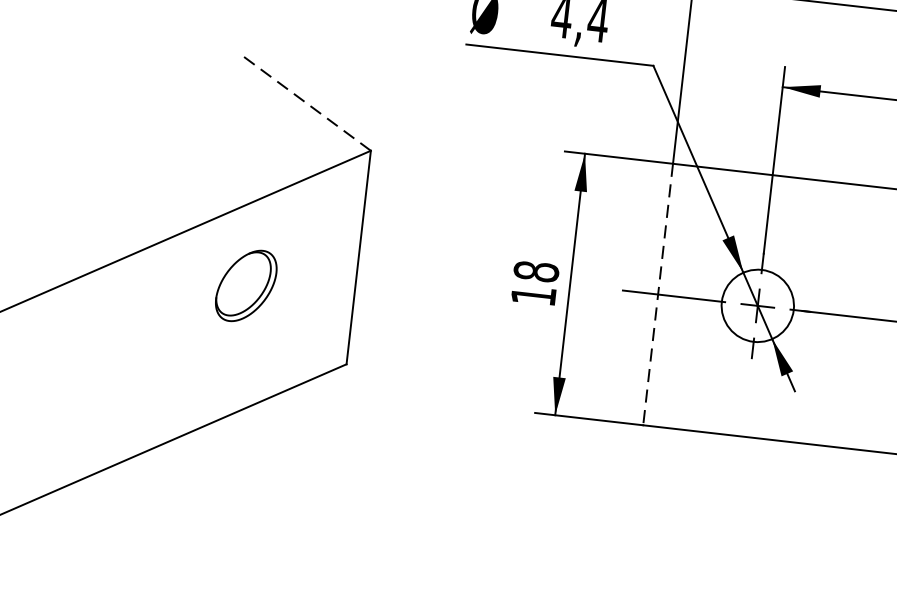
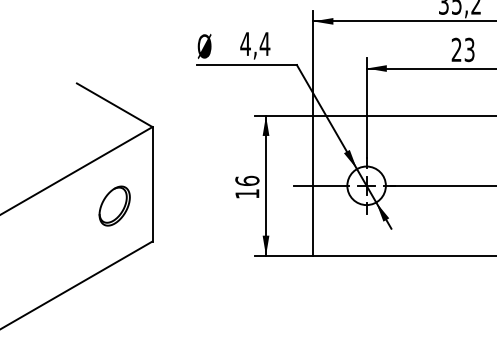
line: (304, 102) -> (114, 105), dashed -> solid
text: (536, 270) -> (247, 180), 18 -> 16
part: (245, 284) -> (114, 205), moved
line: (658, 295) -> (313, 186), dashed -> solid

